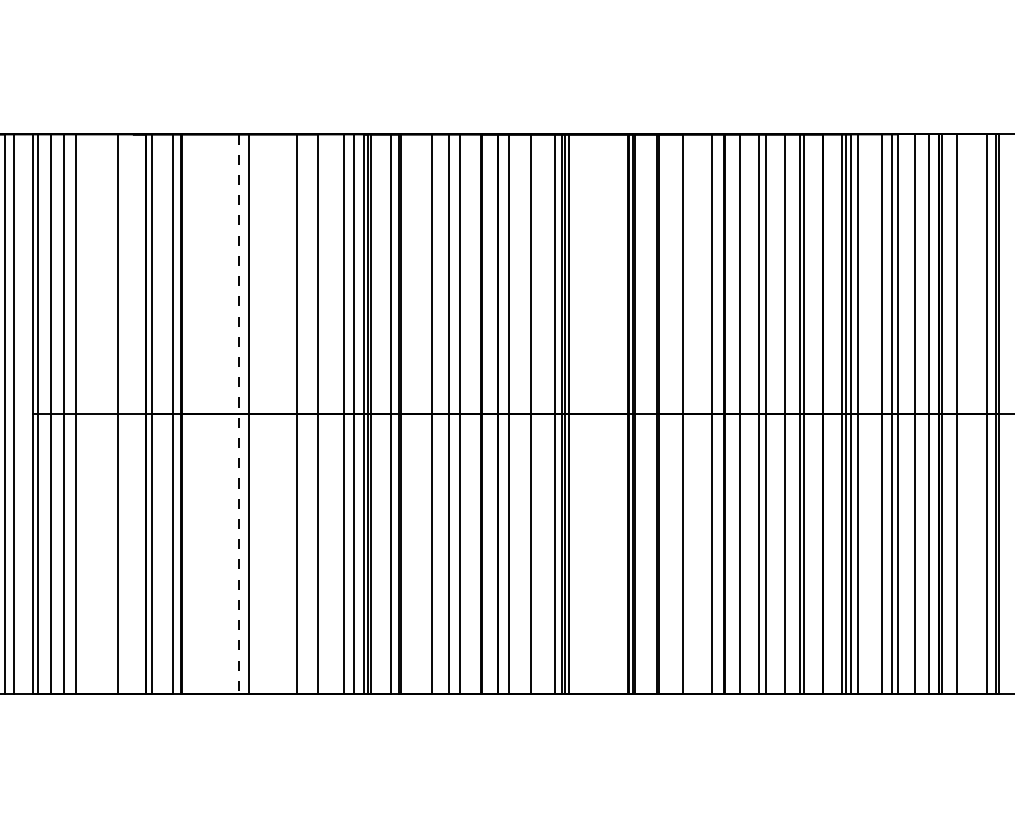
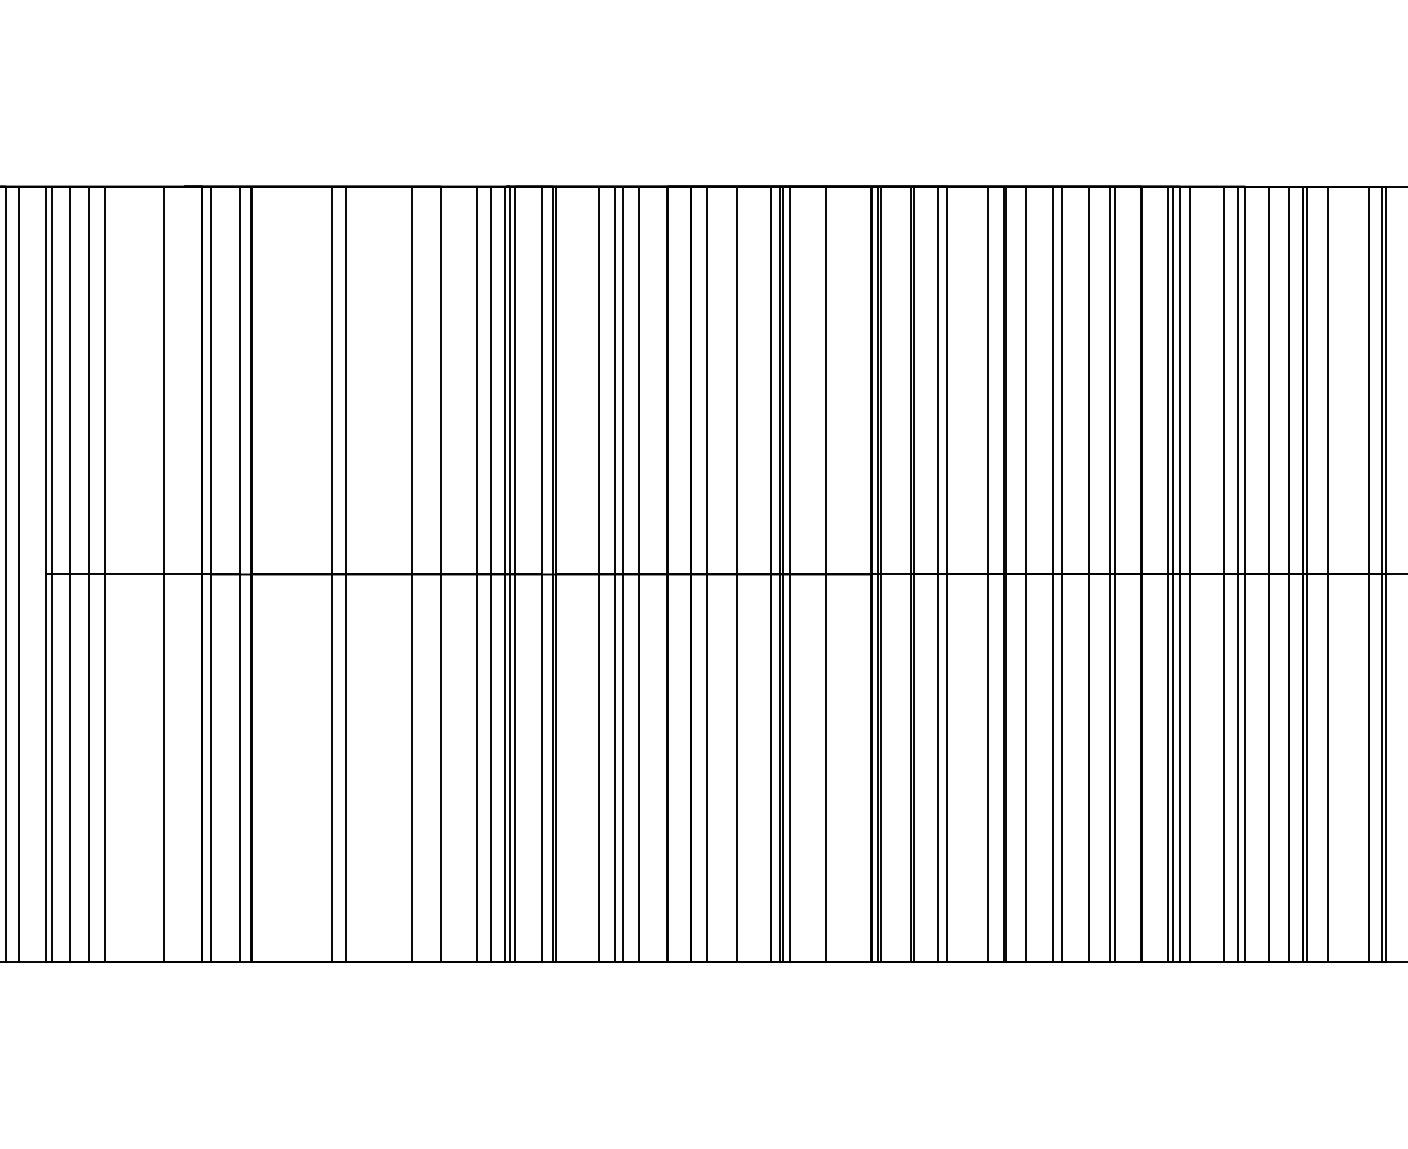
line: (239, 414) -> (331, 574), dashed -> solid
line: (443, 414) -> (615, 574), added
line: (595, 414) -> (826, 574), added
line: (676, 414) -> (938, 574), added

